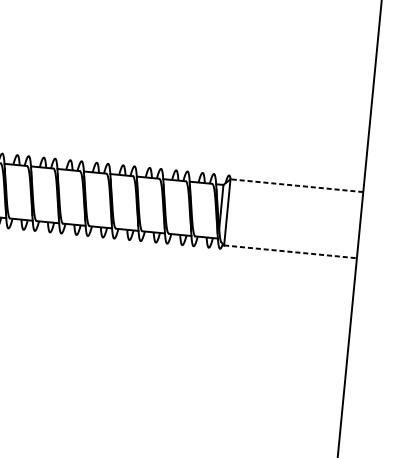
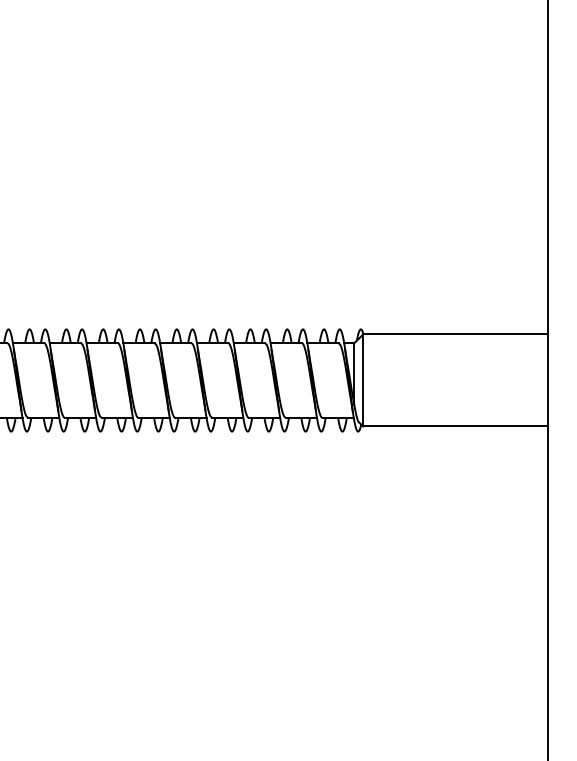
line: (296, 185) -> (455, 334), dashed -> solid
line: (291, 251) -> (456, 426), dashed -> solid

